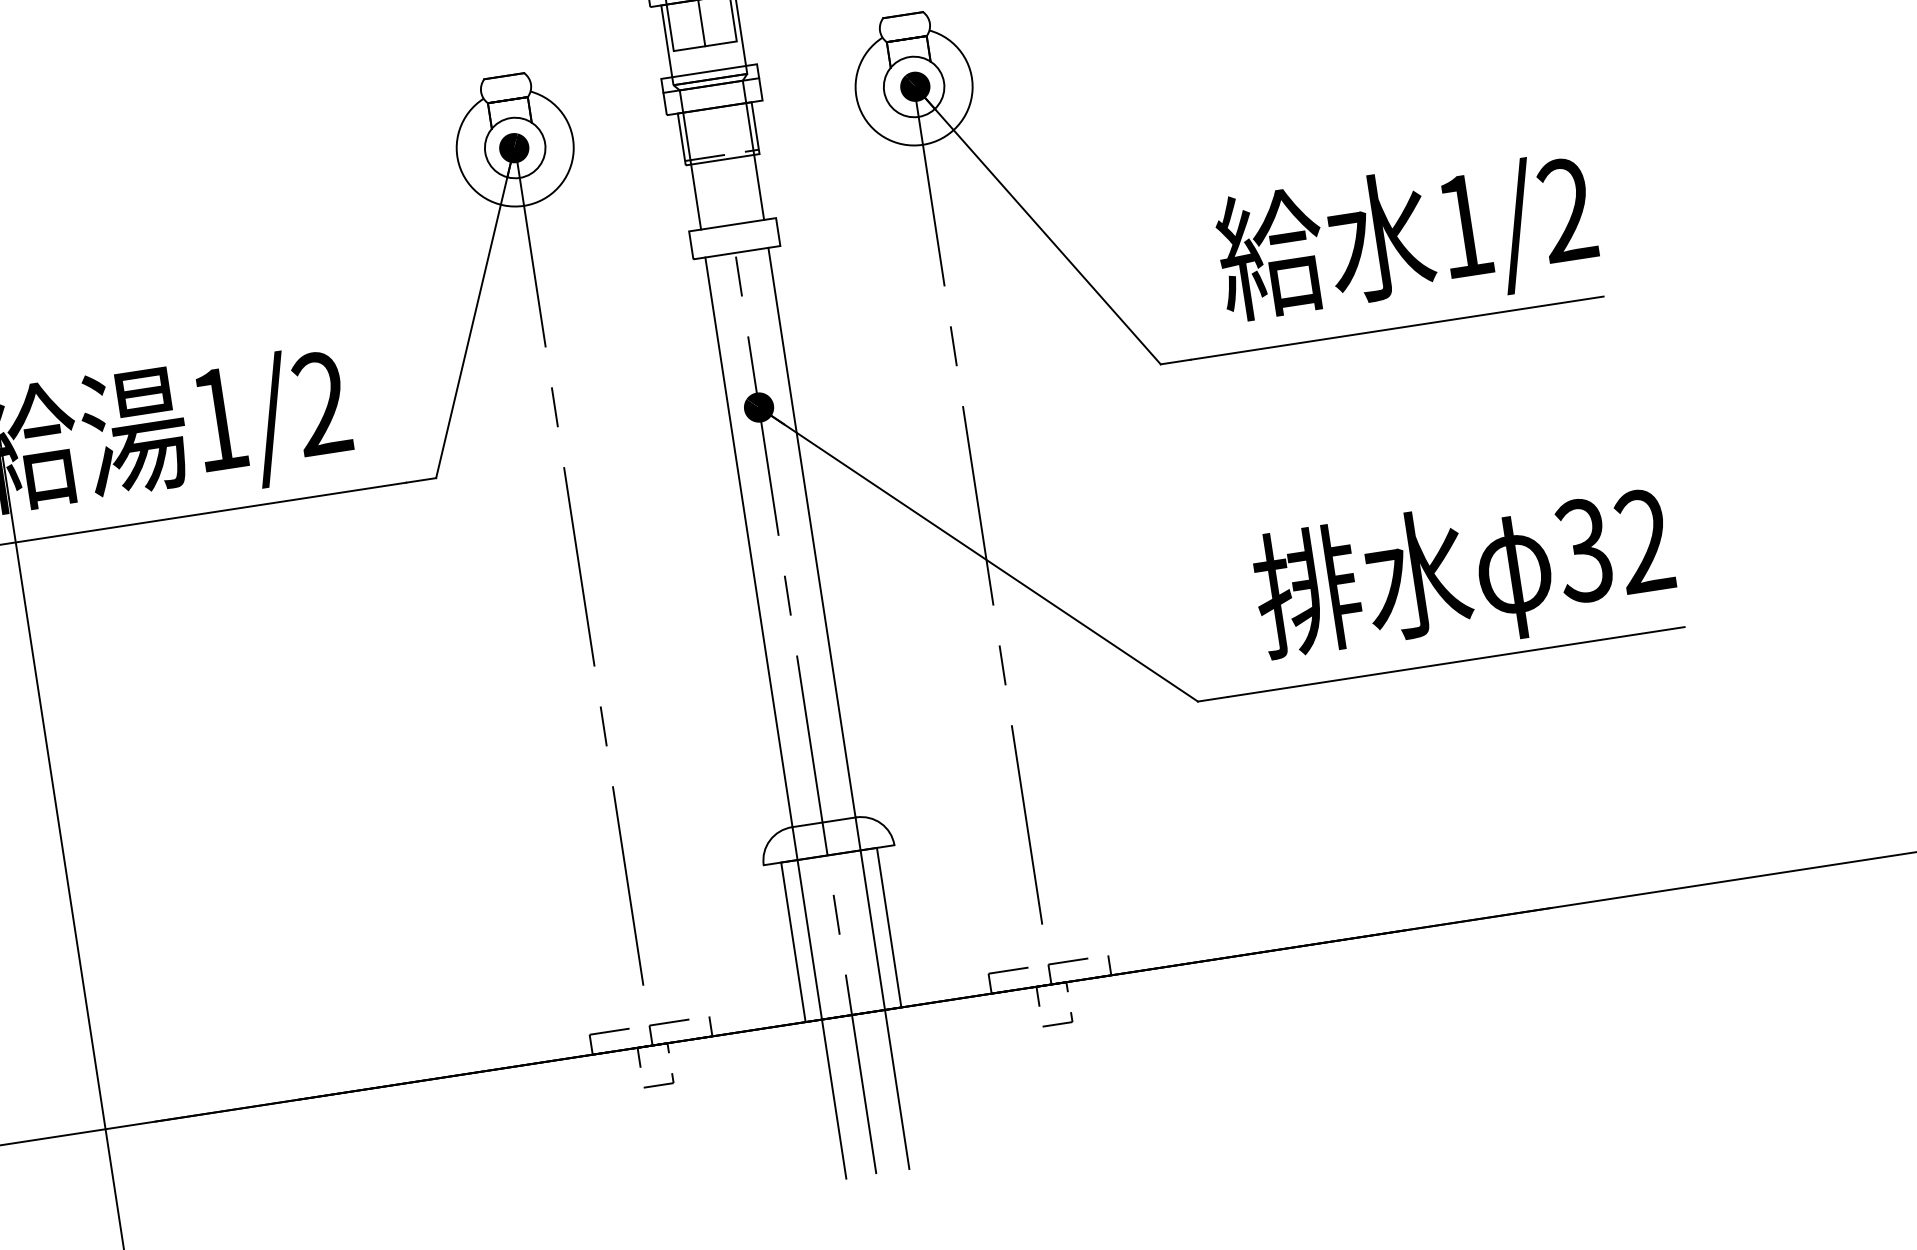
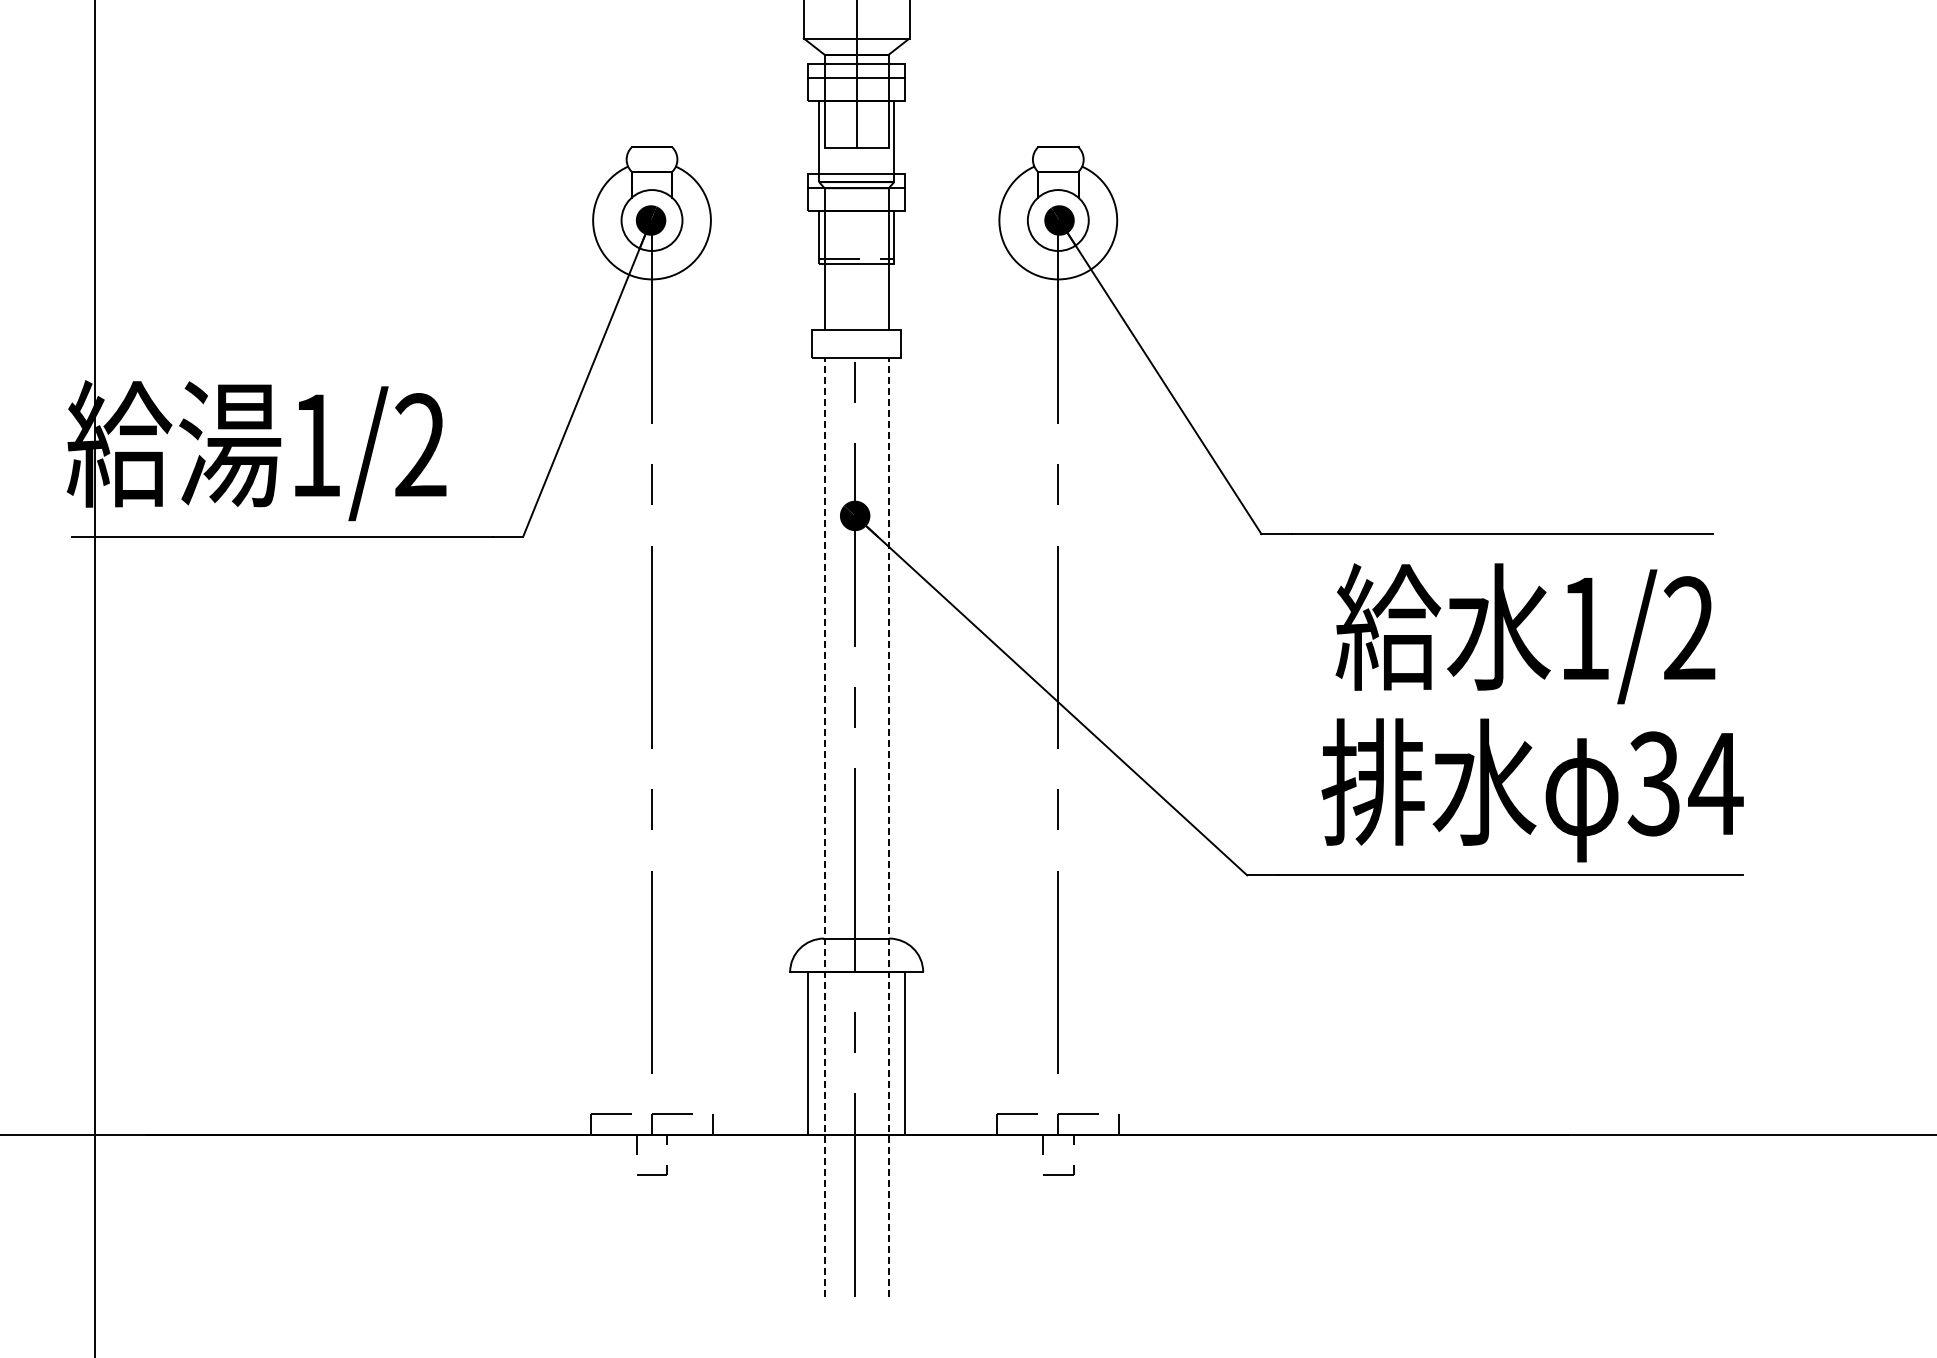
text: (1406, 239) -> (1525, 633), moved
text: (1643, 540) -> (1715, 782), 32 -> 34
line: (838, 708) -> (888, 827), solid -> dashed
line: (775, 718) -> (824, 827), solid -> dashed

